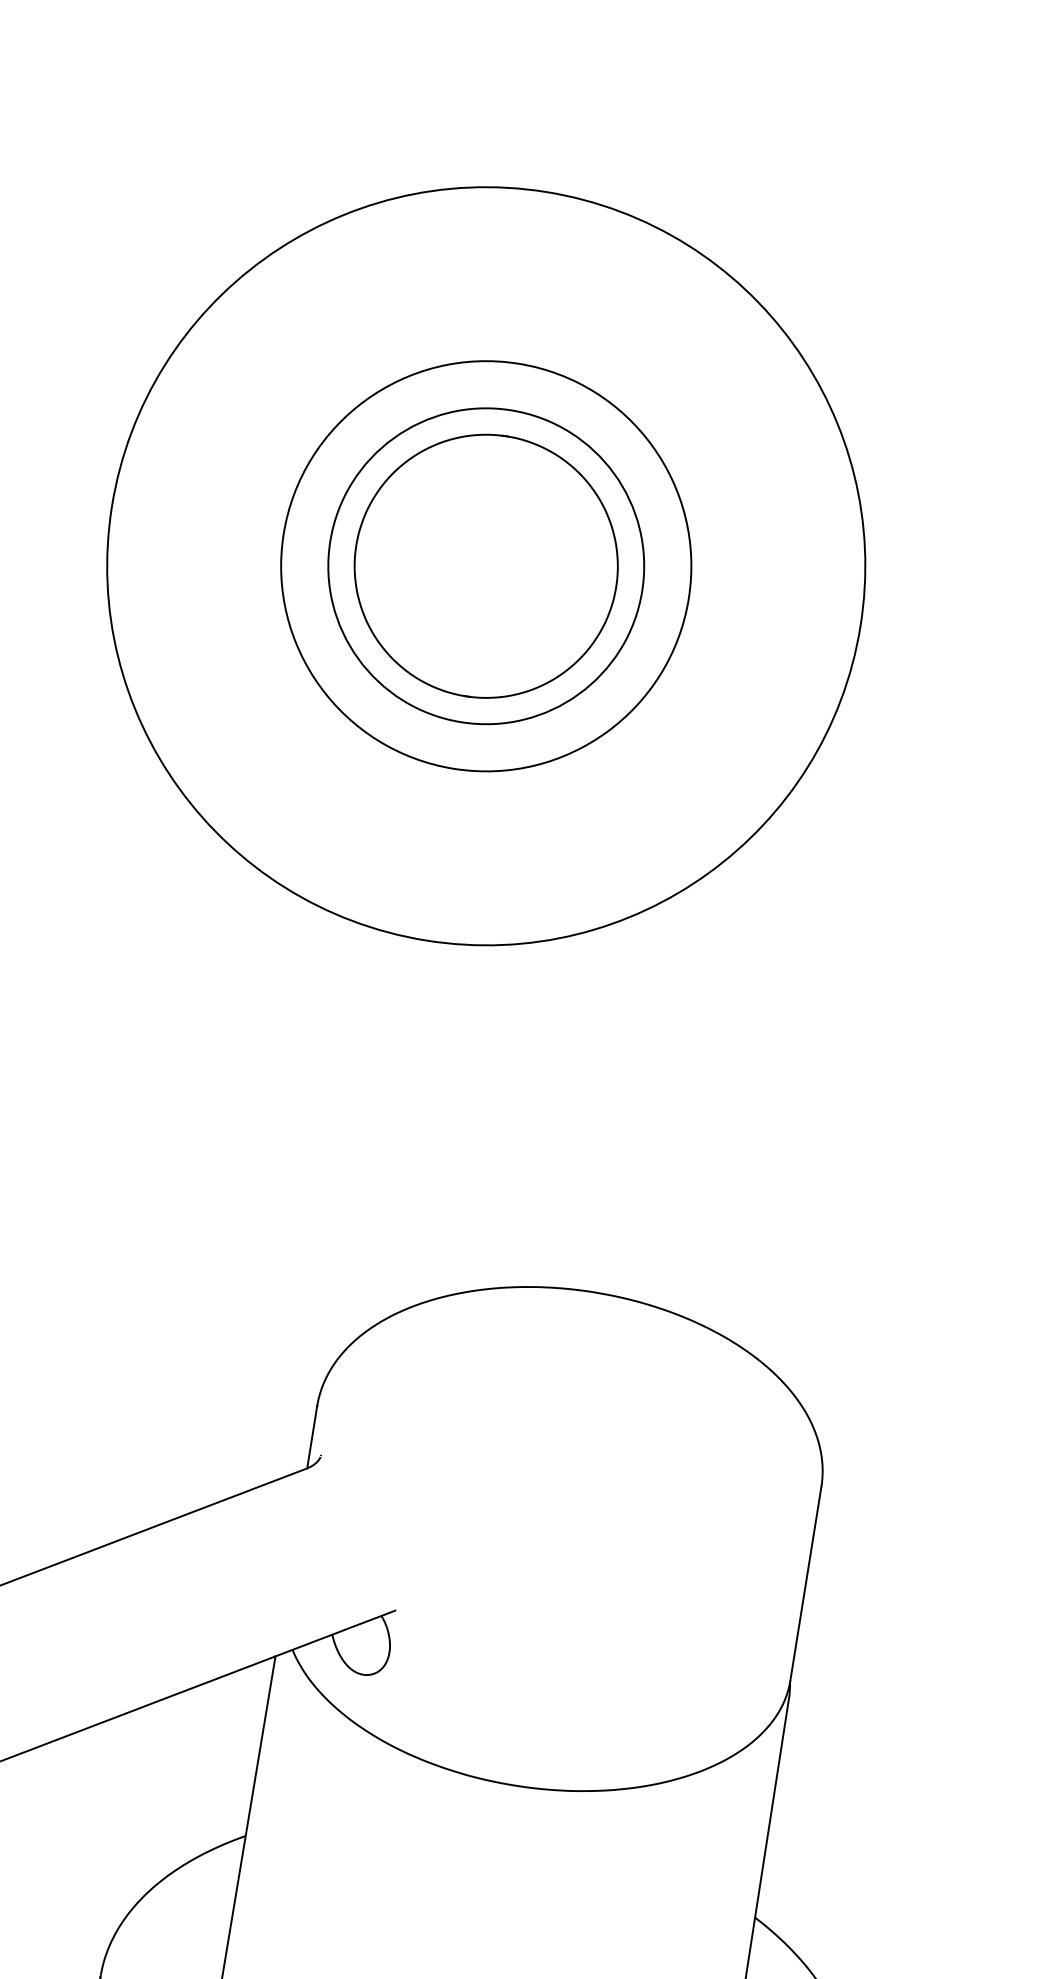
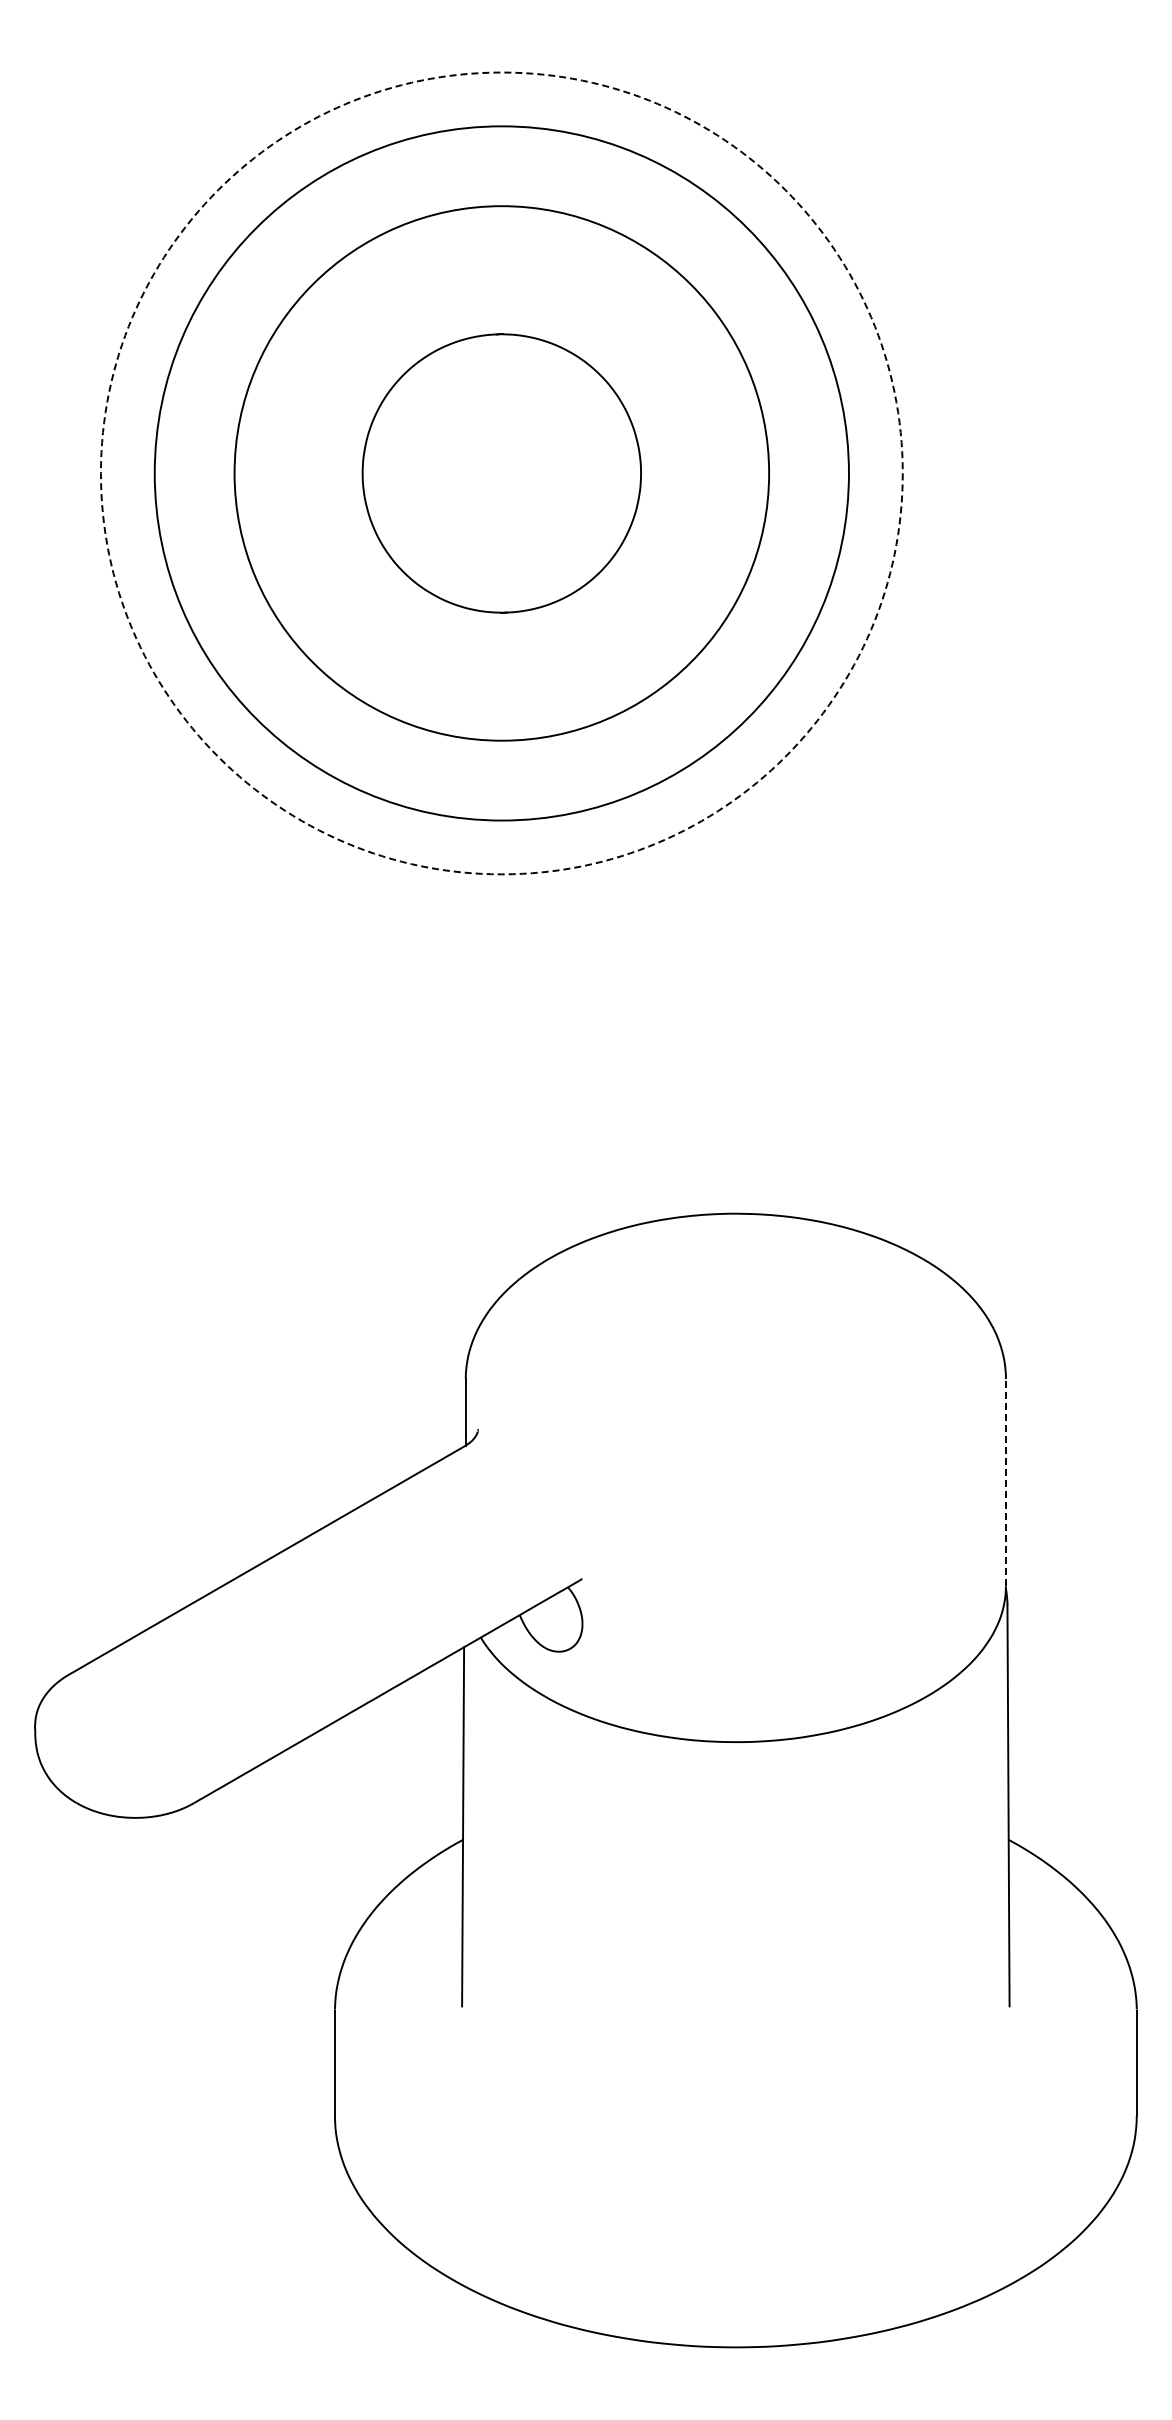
circle: (485, 566) -> (501, 473), size x1.6
circle: (485, 566) -> (501, 473), size x1.6
circle: (485, 566) -> (501, 473), solid -> dashed
line: (805, 1583) -> (1005, 1482), solid -> dashed

